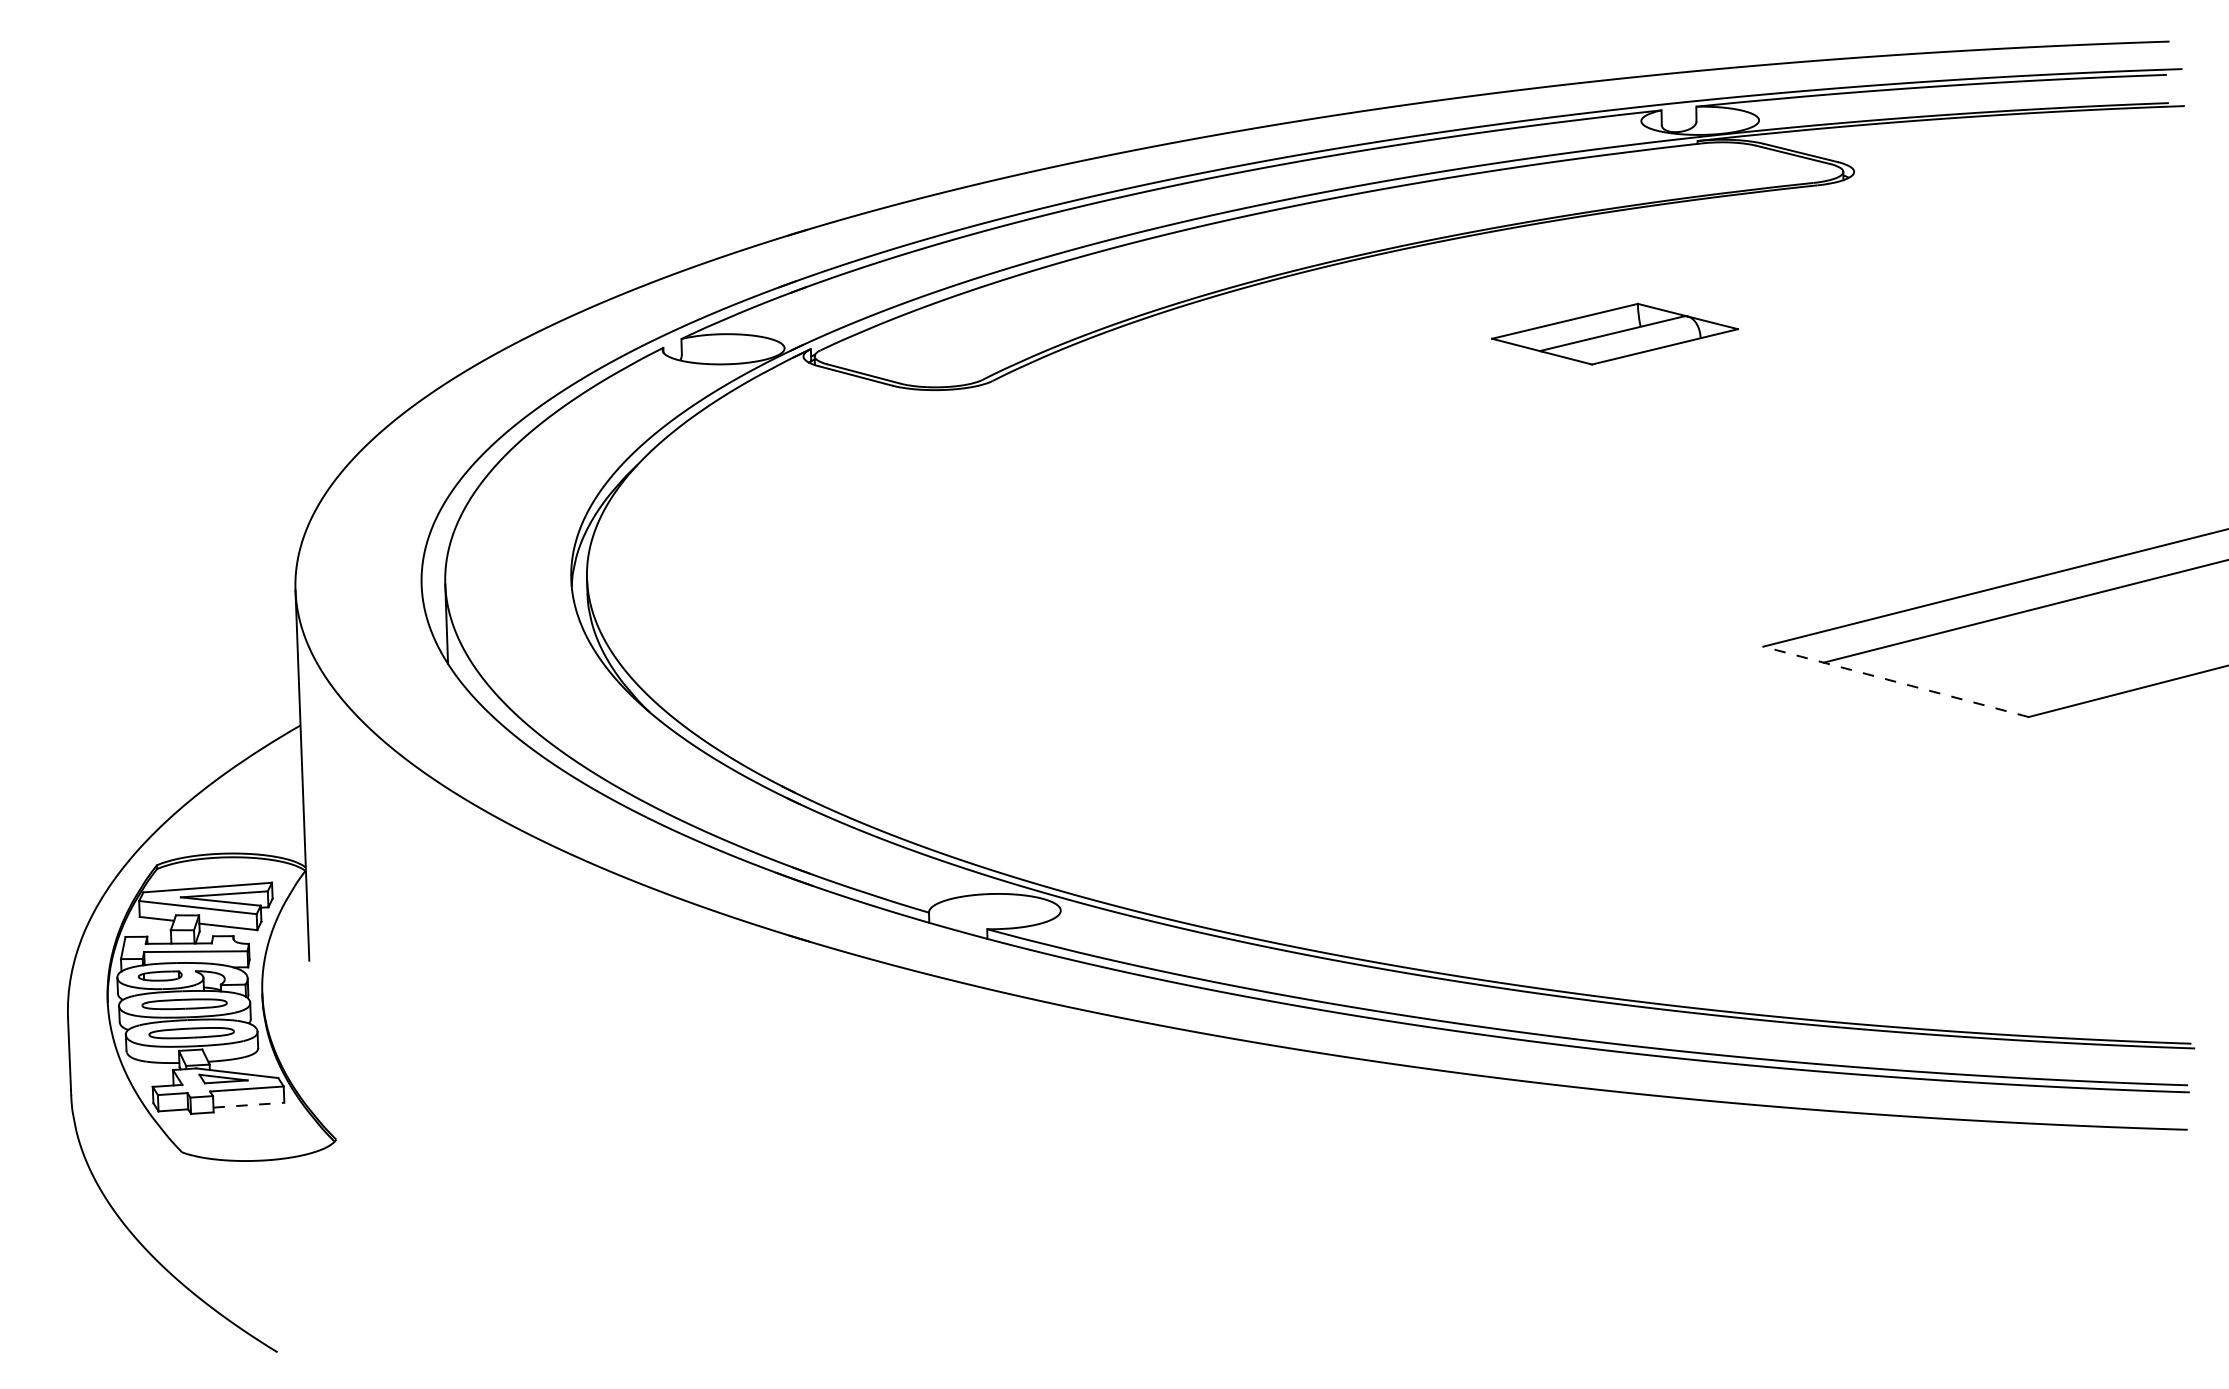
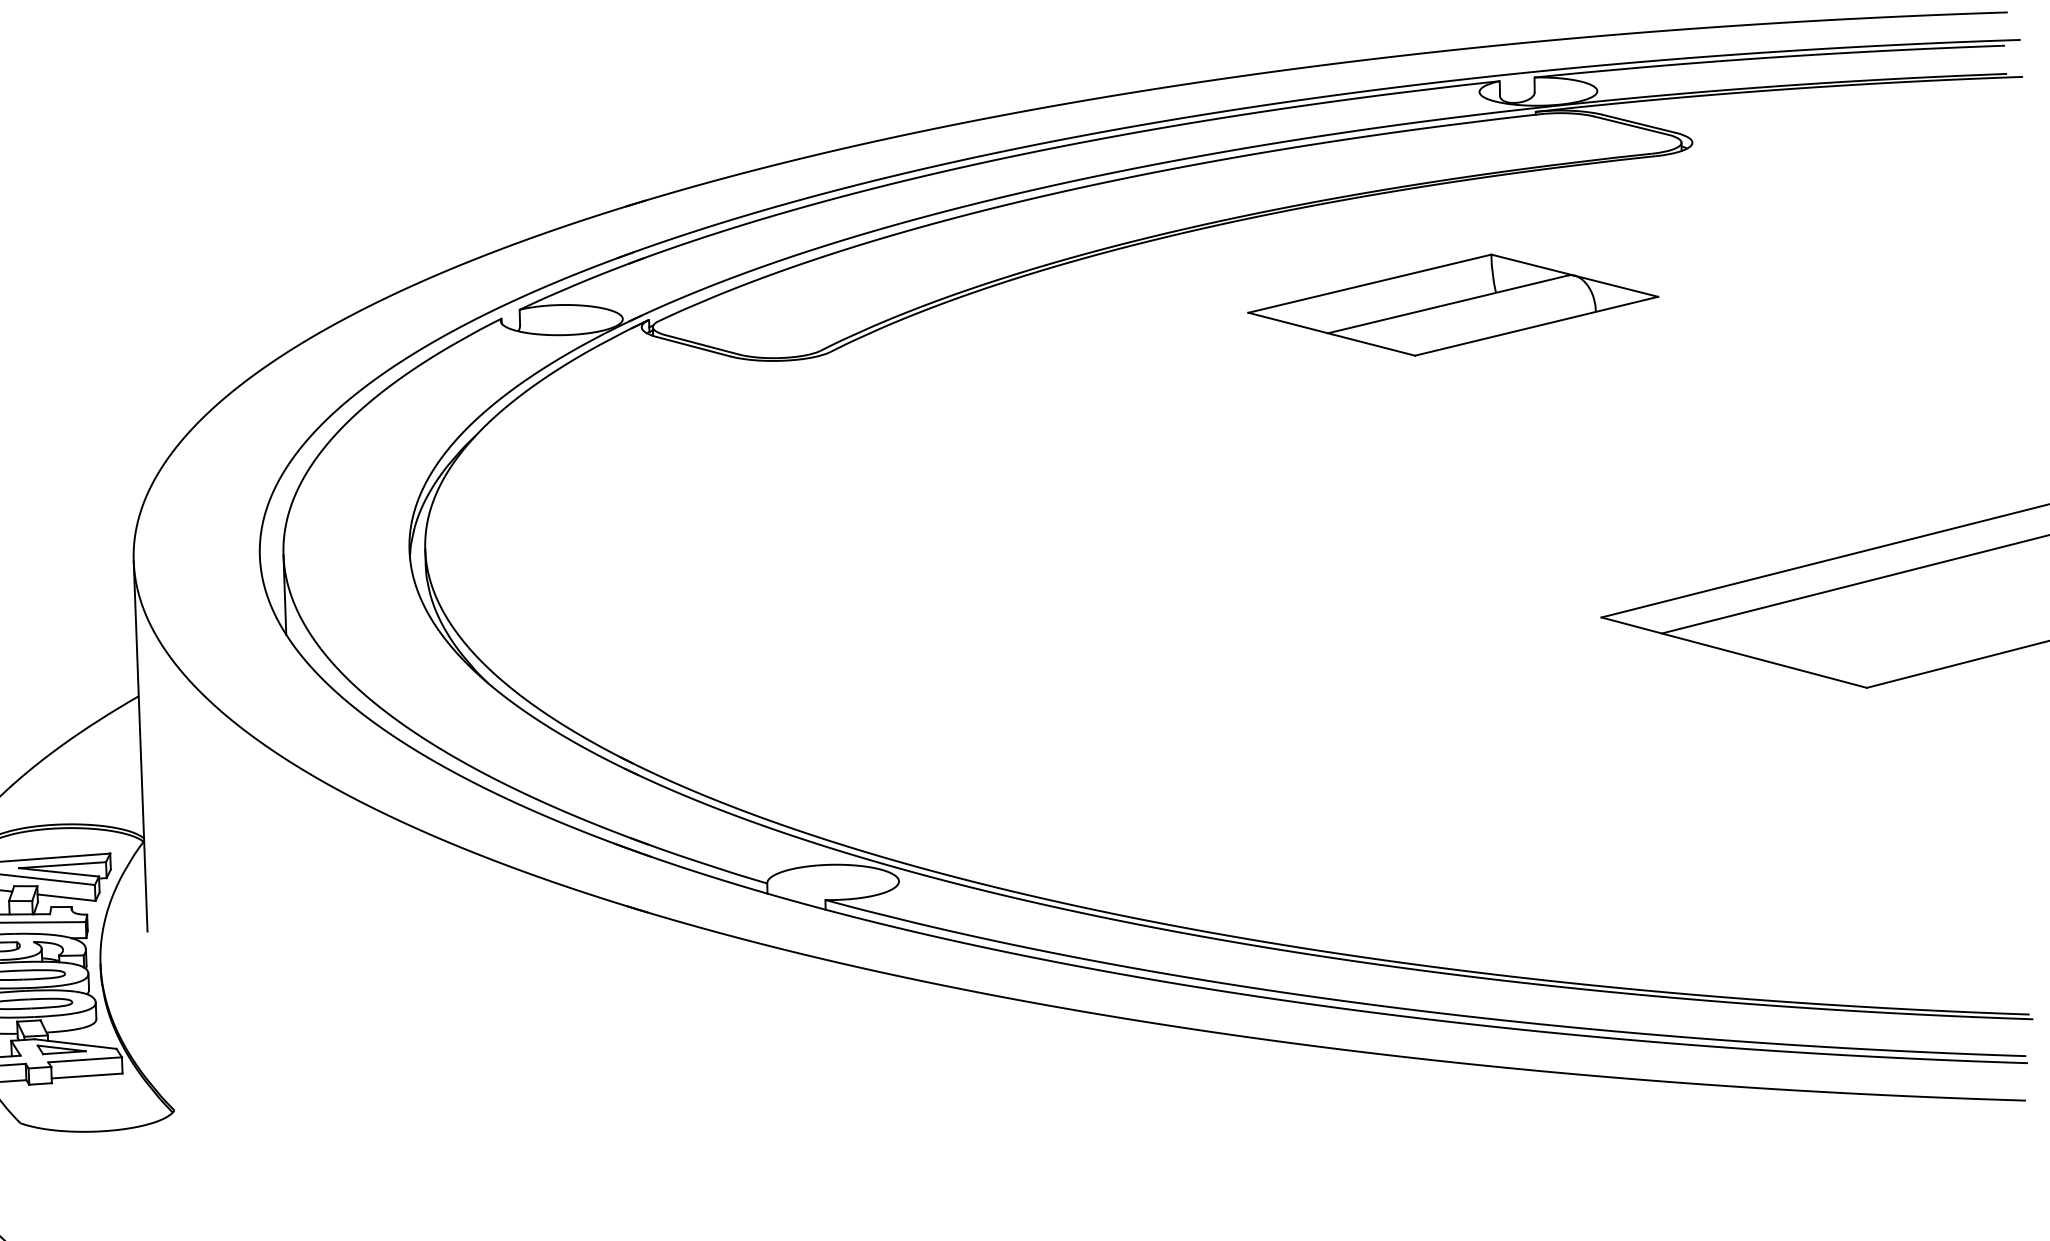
part: (1614, 333) -> (1452, 304), size x1.67
line: (1895, 681) -> (1733, 652), dashed -> solid
line: (248, 1105) -> (86, 1076), dashed -> solid

